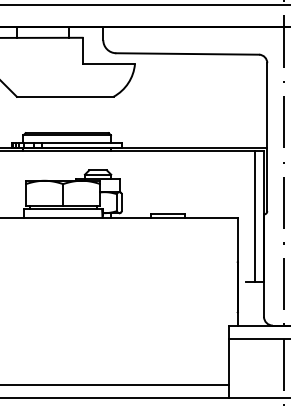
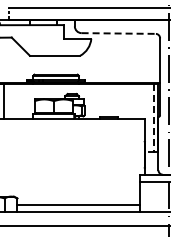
line: (189, 53) -> (119, 33), solid -> dashed
line: (254, 217) -> (153, 118), solid -> dashed

